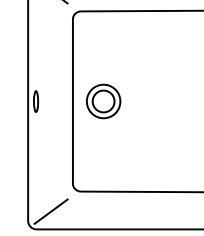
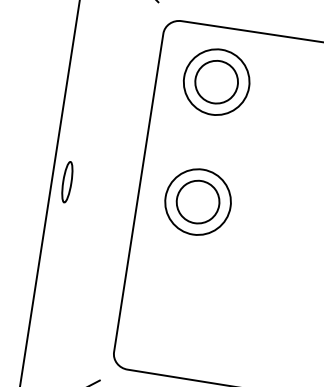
part: (103, 39) -> (216, 82), added

